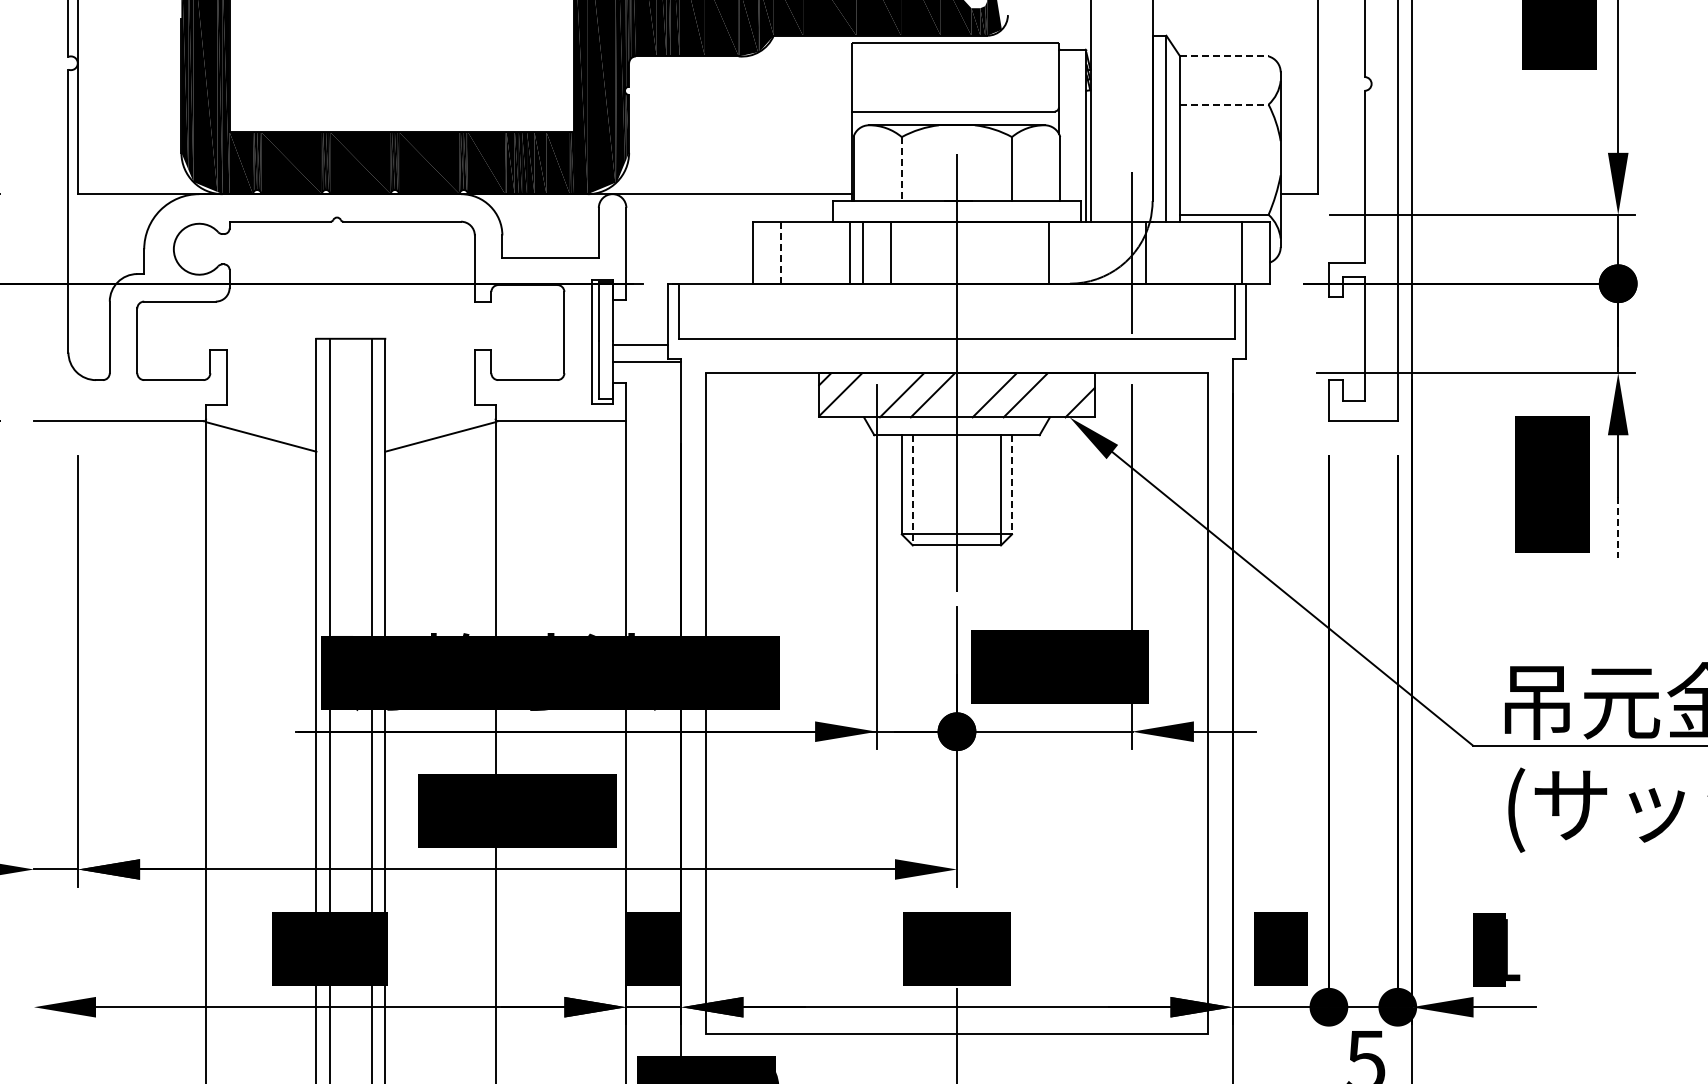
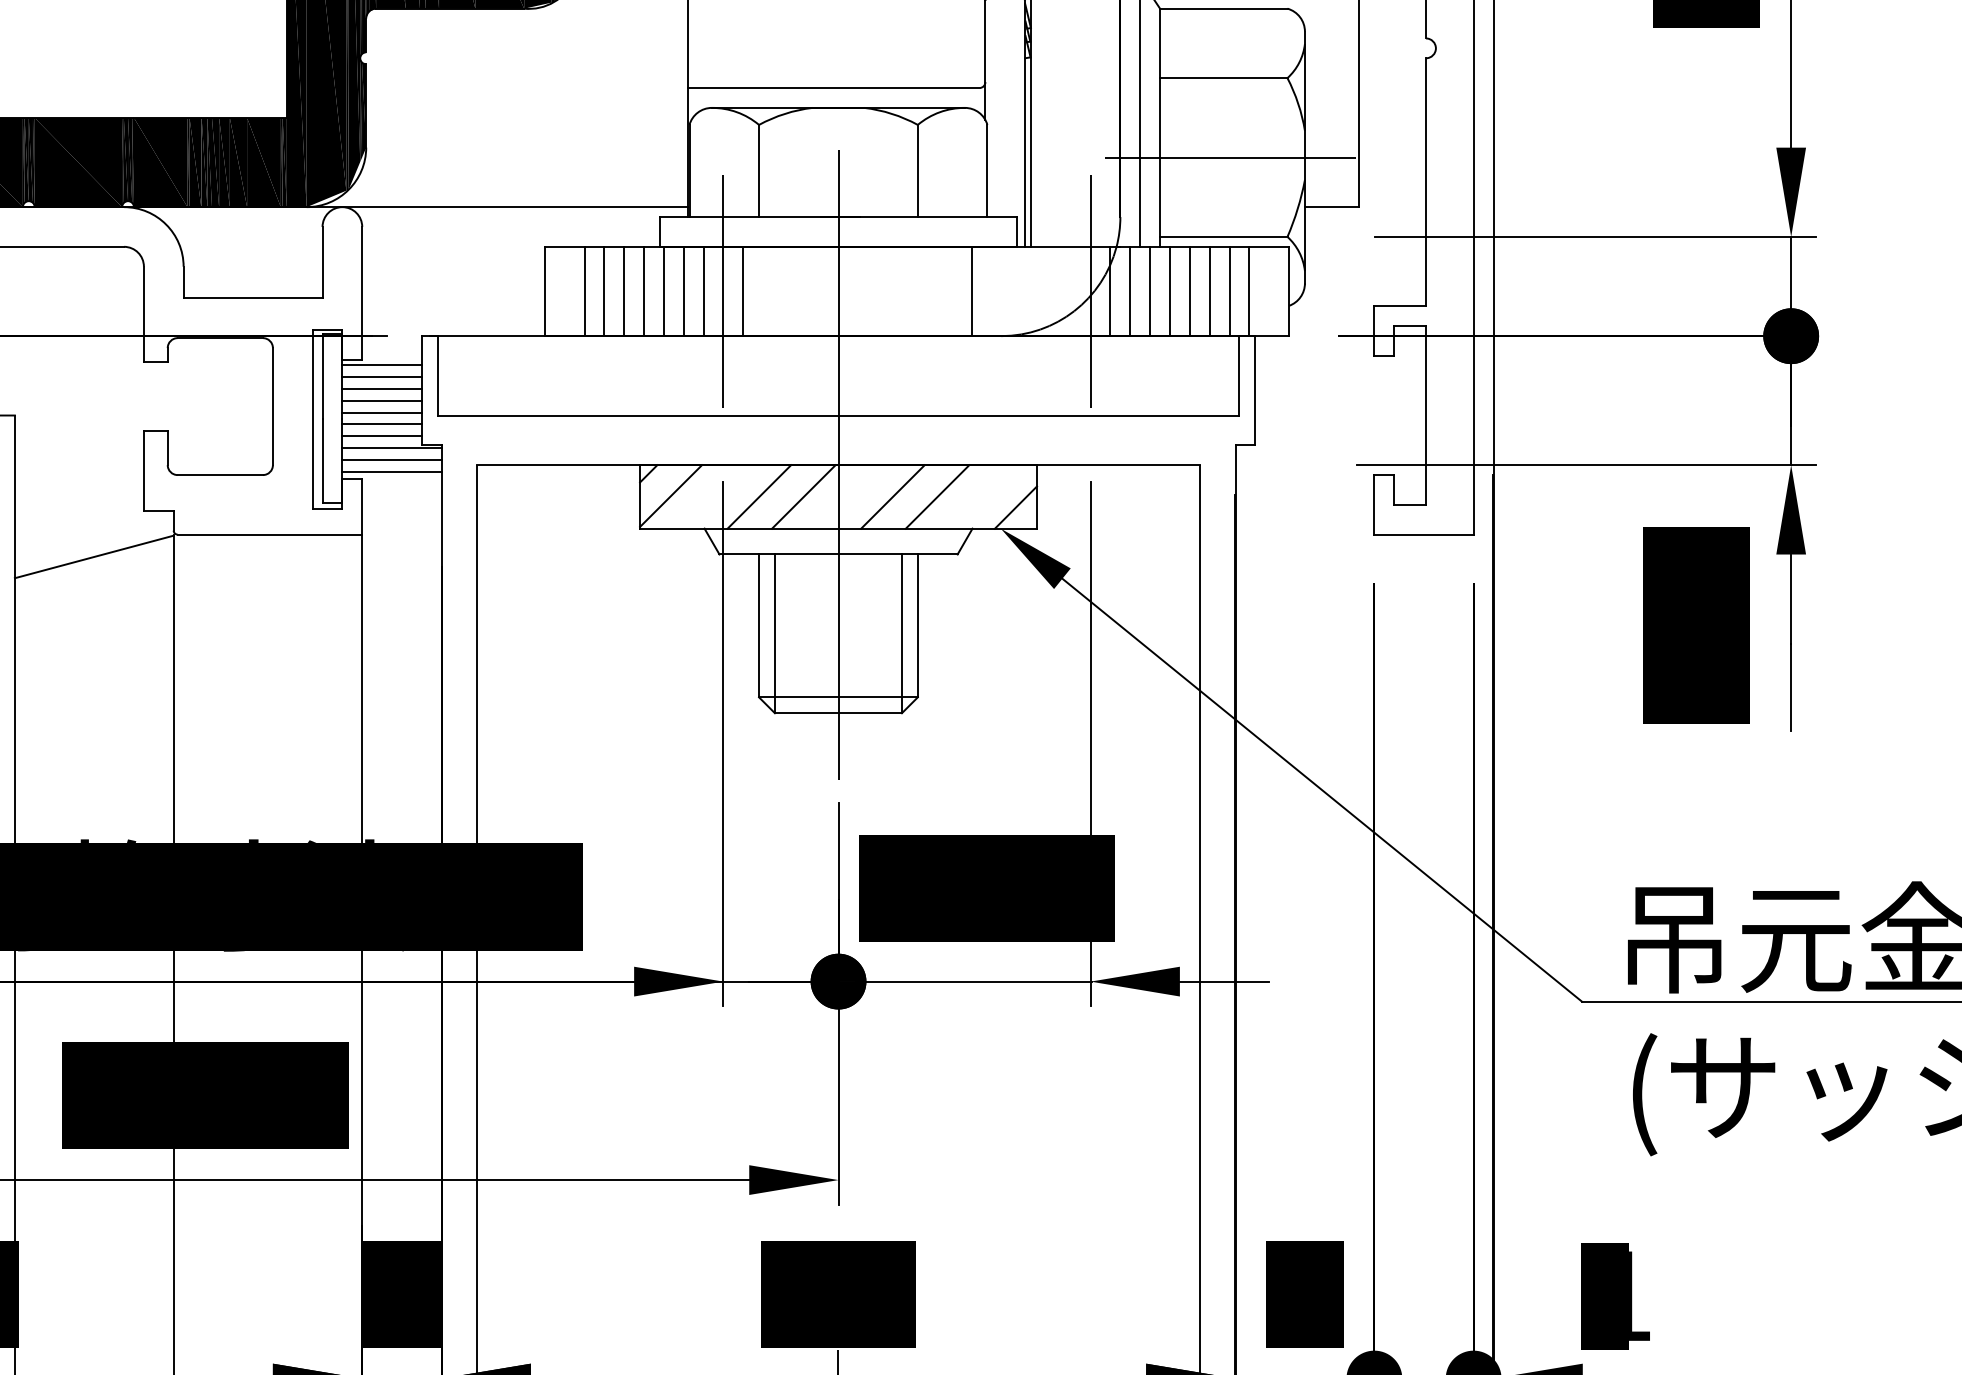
line: (1224, 56) -> (1223, 8), dashed -> solid
line: (1224, 104) -> (1223, 77), dashed -> solid
line: (1228, 159) -> (1229, 157), added
line: (901, 169) -> (758, 171), dashed -> solid
line: (780, 252) -> (584, 291), dashed -> solid
line: (794, 252) -> (604, 291), added
line: (808, 252) -> (624, 291), added
line: (821, 252) -> (643, 291), added
line: (835, 252) -> (663, 291), added
line: (877, 252) -> (724, 291), added
line: (1159, 252) -> (1130, 291), added
line: (1173, 252) -> (1150, 291), added
line: (1187, 252) -> (1170, 291), added
line: (1200, 252) -> (1189, 291), added
line: (1214, 252) -> (1209, 291), added
line: (1228, 252) -> (1229, 291), added
line: (639, 303) -> (381, 364), added
line: (639, 311) -> (381, 376), added
line: (639, 320) -> (381, 389), added
line: (639, 328) -> (381, 400), added
line: (639, 336) -> (381, 412), added
line: (639, 353) -> (381, 436), added
line: (646, 369) -> (391, 459), added
line: (646, 378) -> (391, 472), added
line: (1012, 484) -> (918, 625), dashed -> solid
line: (912, 490) -> (774, 634), dashed -> solid
line: (1617, 527) -> (1790, 687), dashed -> solid

